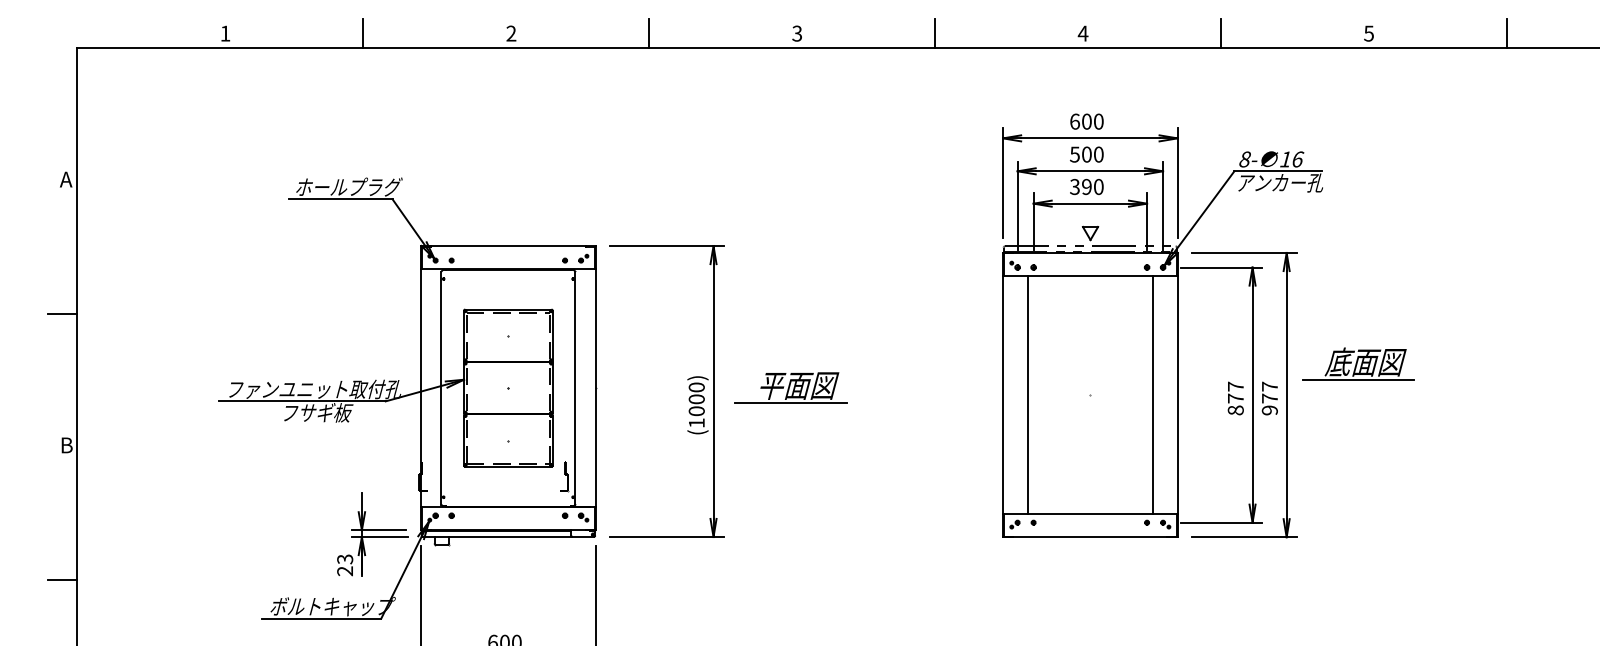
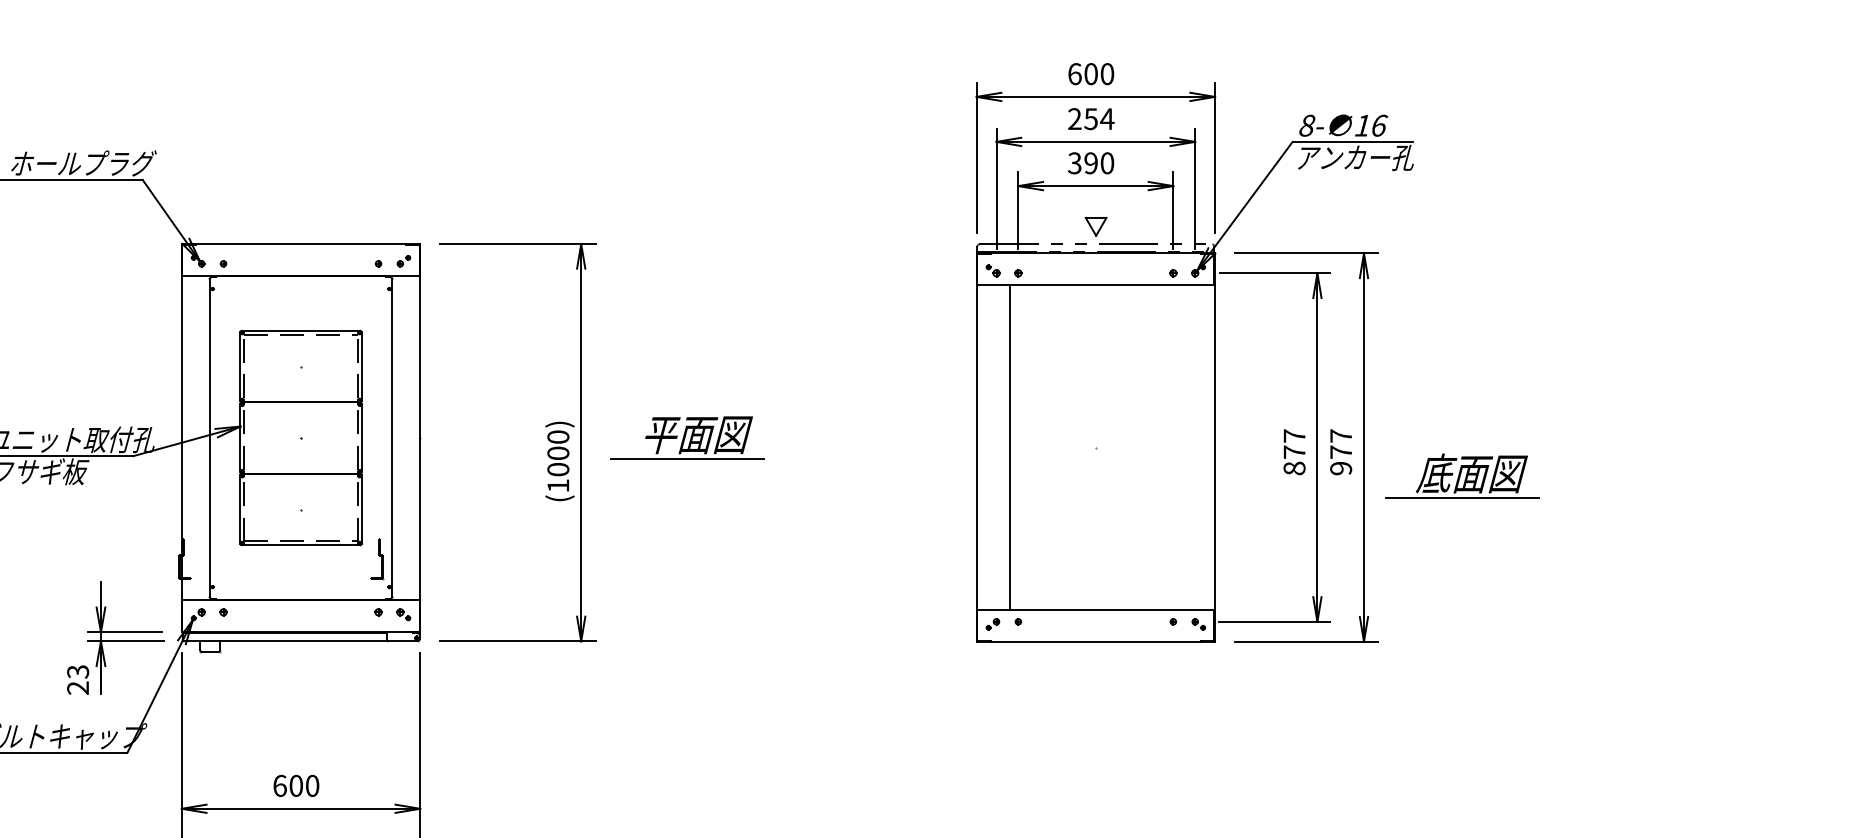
text: (1087, 154) -> (1091, 118), 500 -> 254
part: (1358, 363) -> (1462, 475), moved
line: (1152, 394) -> (1180, 446), removed

